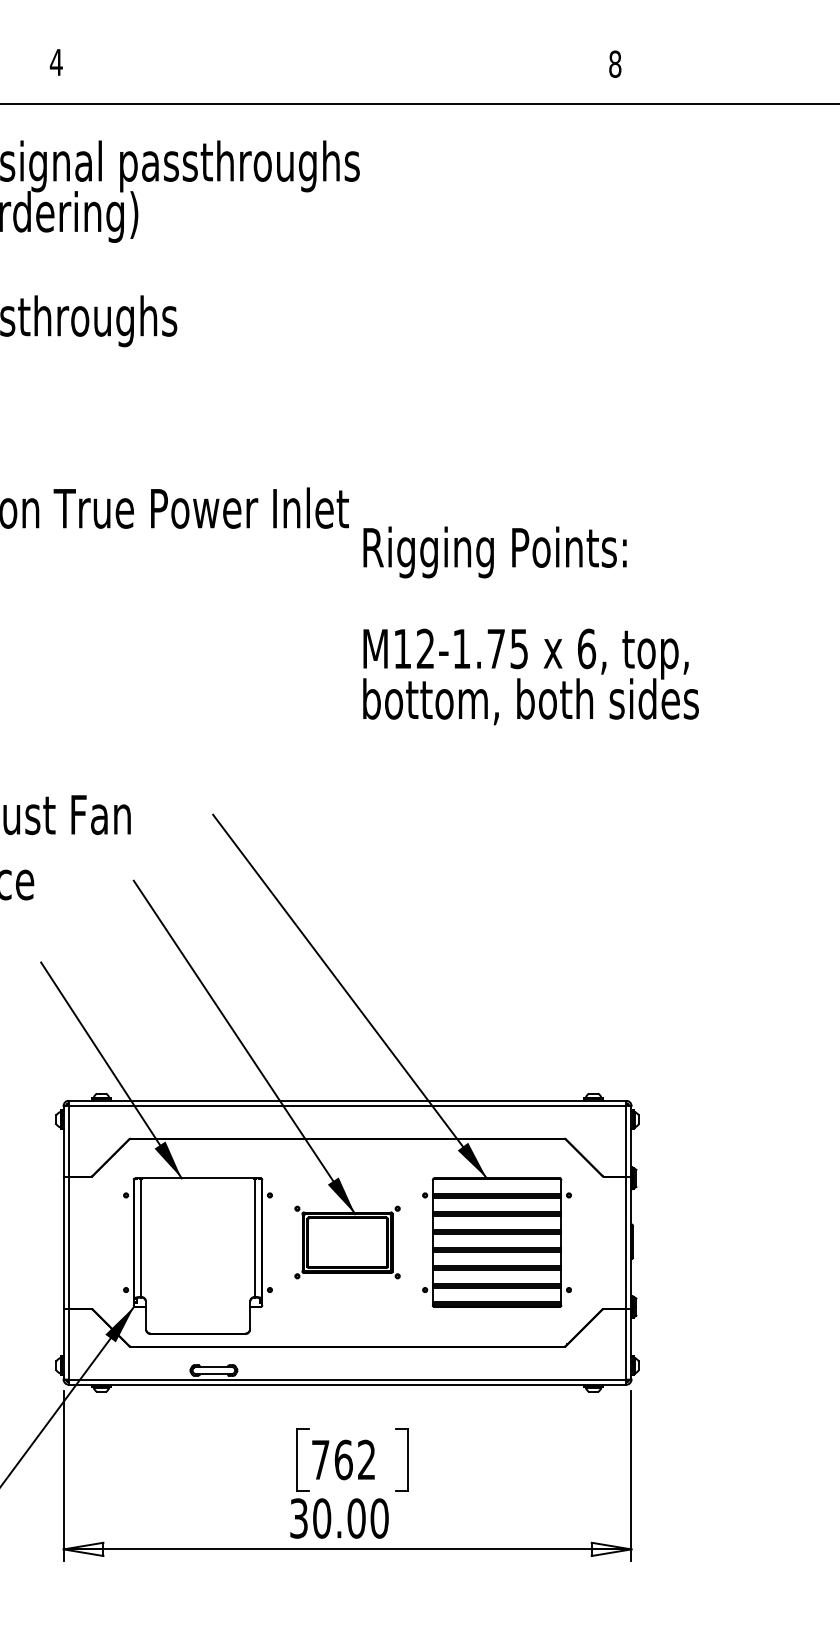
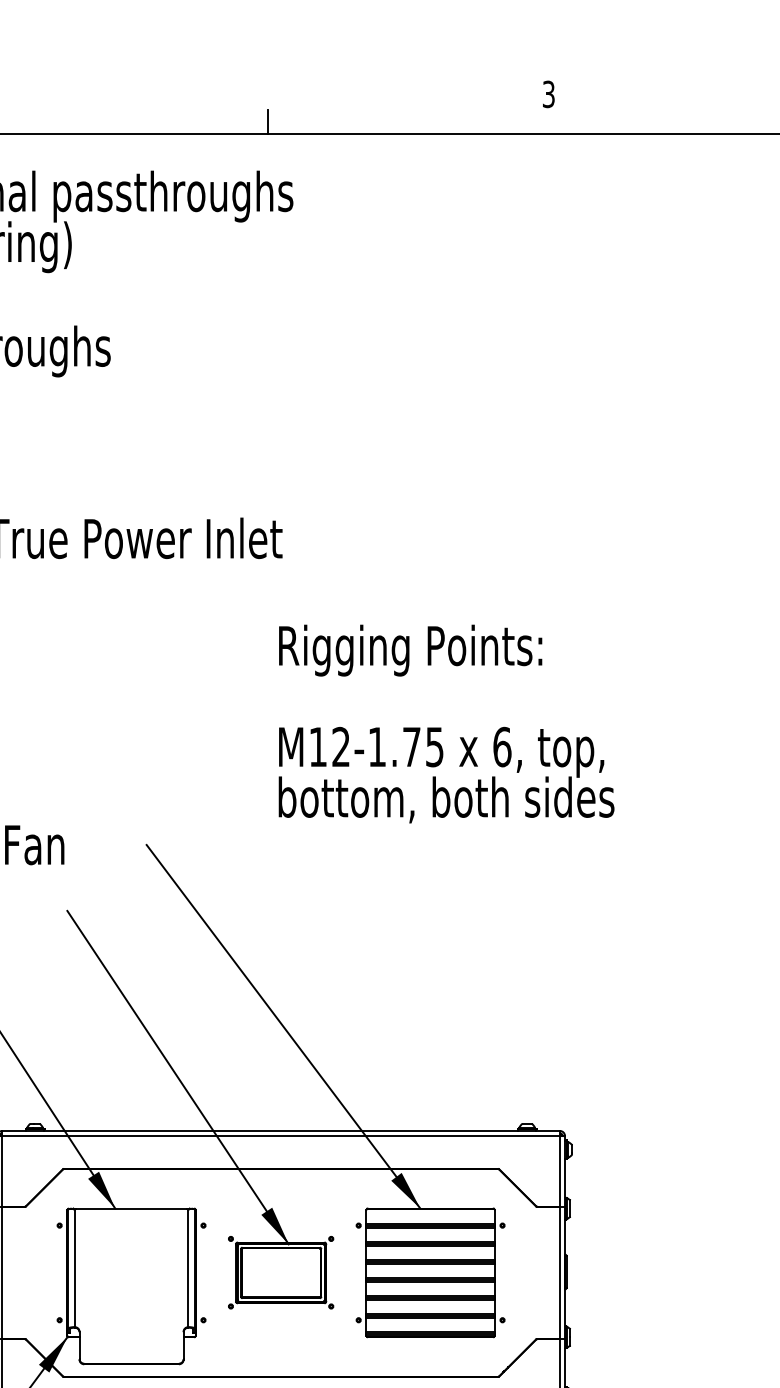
text: (615, 63) -> (549, 93), 8 -> 3
line: (334, 92) -> (268, 122), added
text: (530, 625) -> (446, 723), moved

